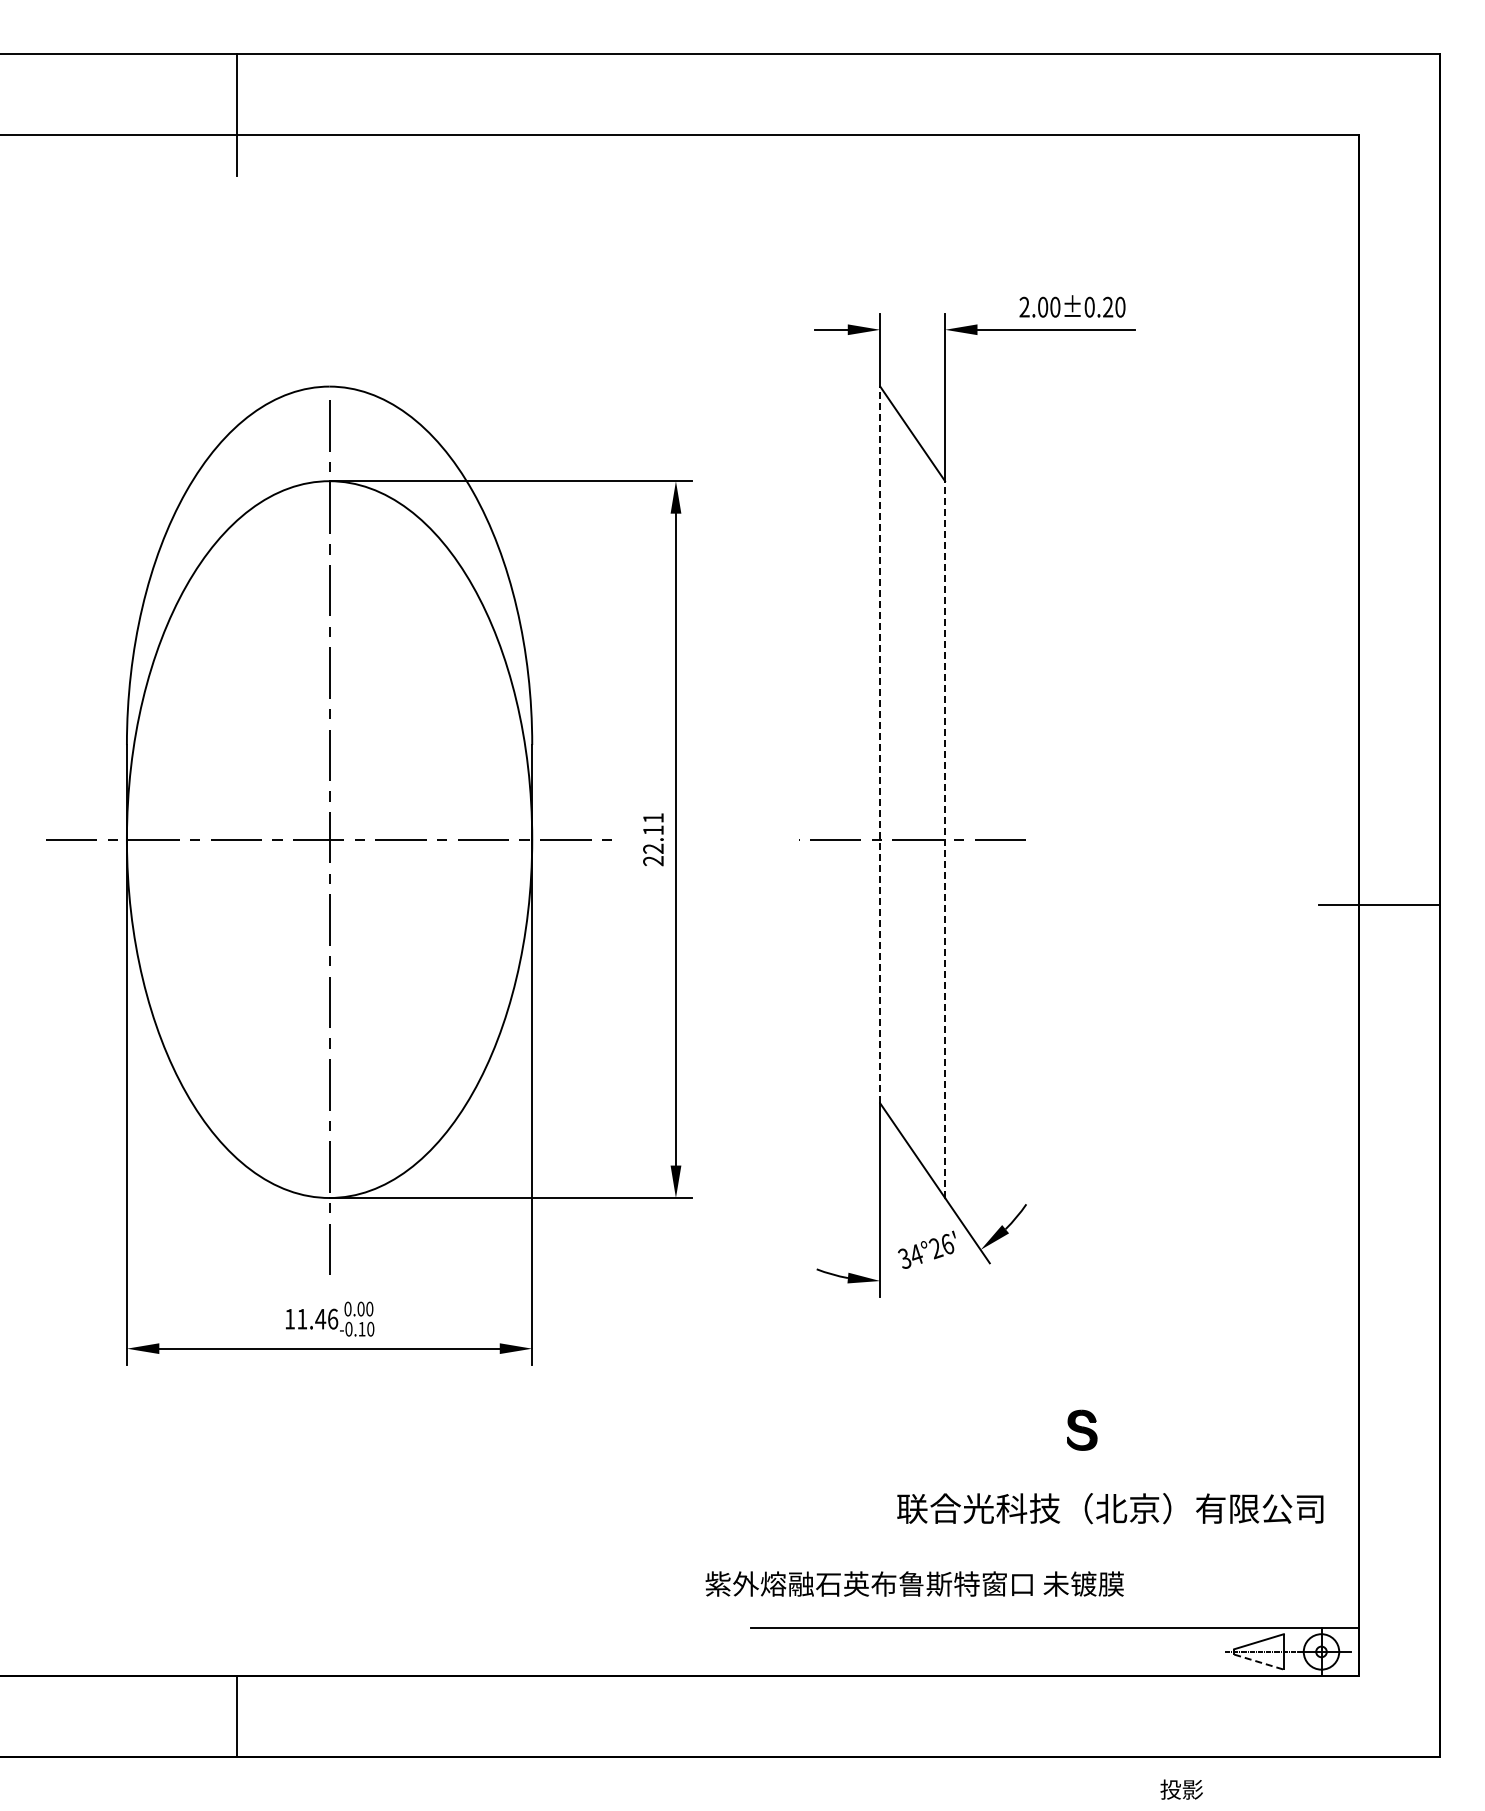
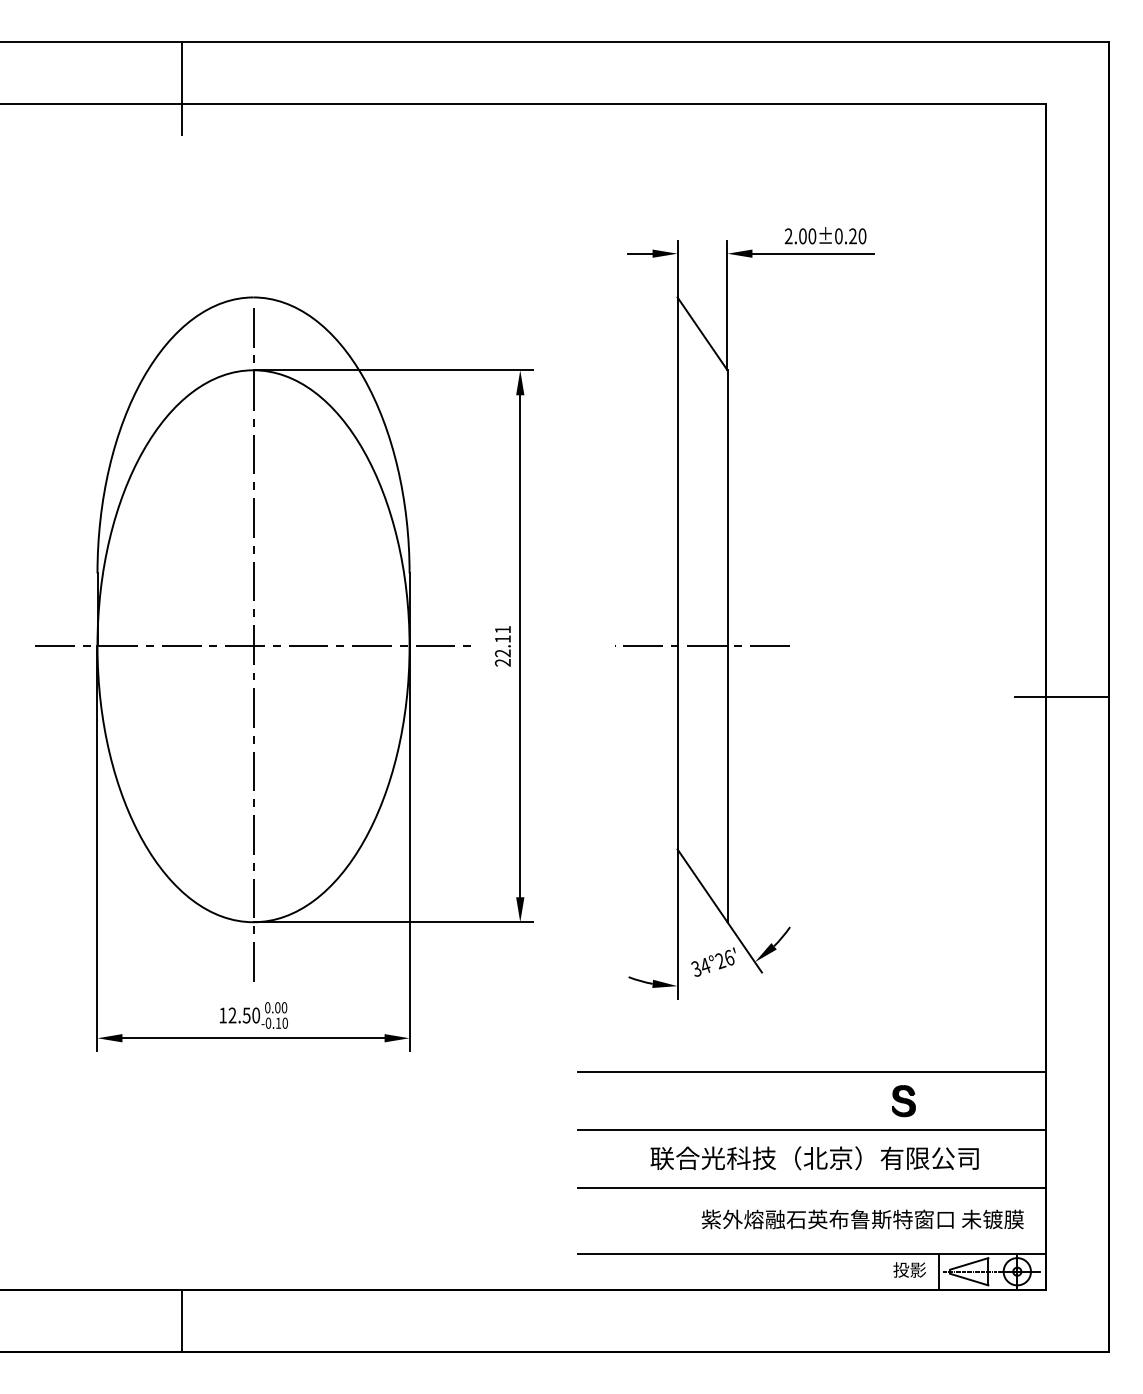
line: (880, 744) -> (677, 573), dashed -> solid
line: (945, 839) -> (727, 646), dashed -> solid
text: (317, 1318) -> (244, 1015), 11.46 -> 12.50
line: (1055, 1391) -> (812, 1071), added
part: (1082, 1429) -> (904, 1100), moved
line: (1055, 1467) -> (812, 1129), added
text: (1110, 1508) -> (814, 1158), moved
line: (1055, 1543) -> (812, 1188), added
text: (914, 1583) -> (862, 1219), moved
line: (1220, 1651) -> (939, 1271), added
line: (1259, 1662) -> (969, 1279), dashed -> solid
text: (1181, 1789) -> (909, 1269), moved

